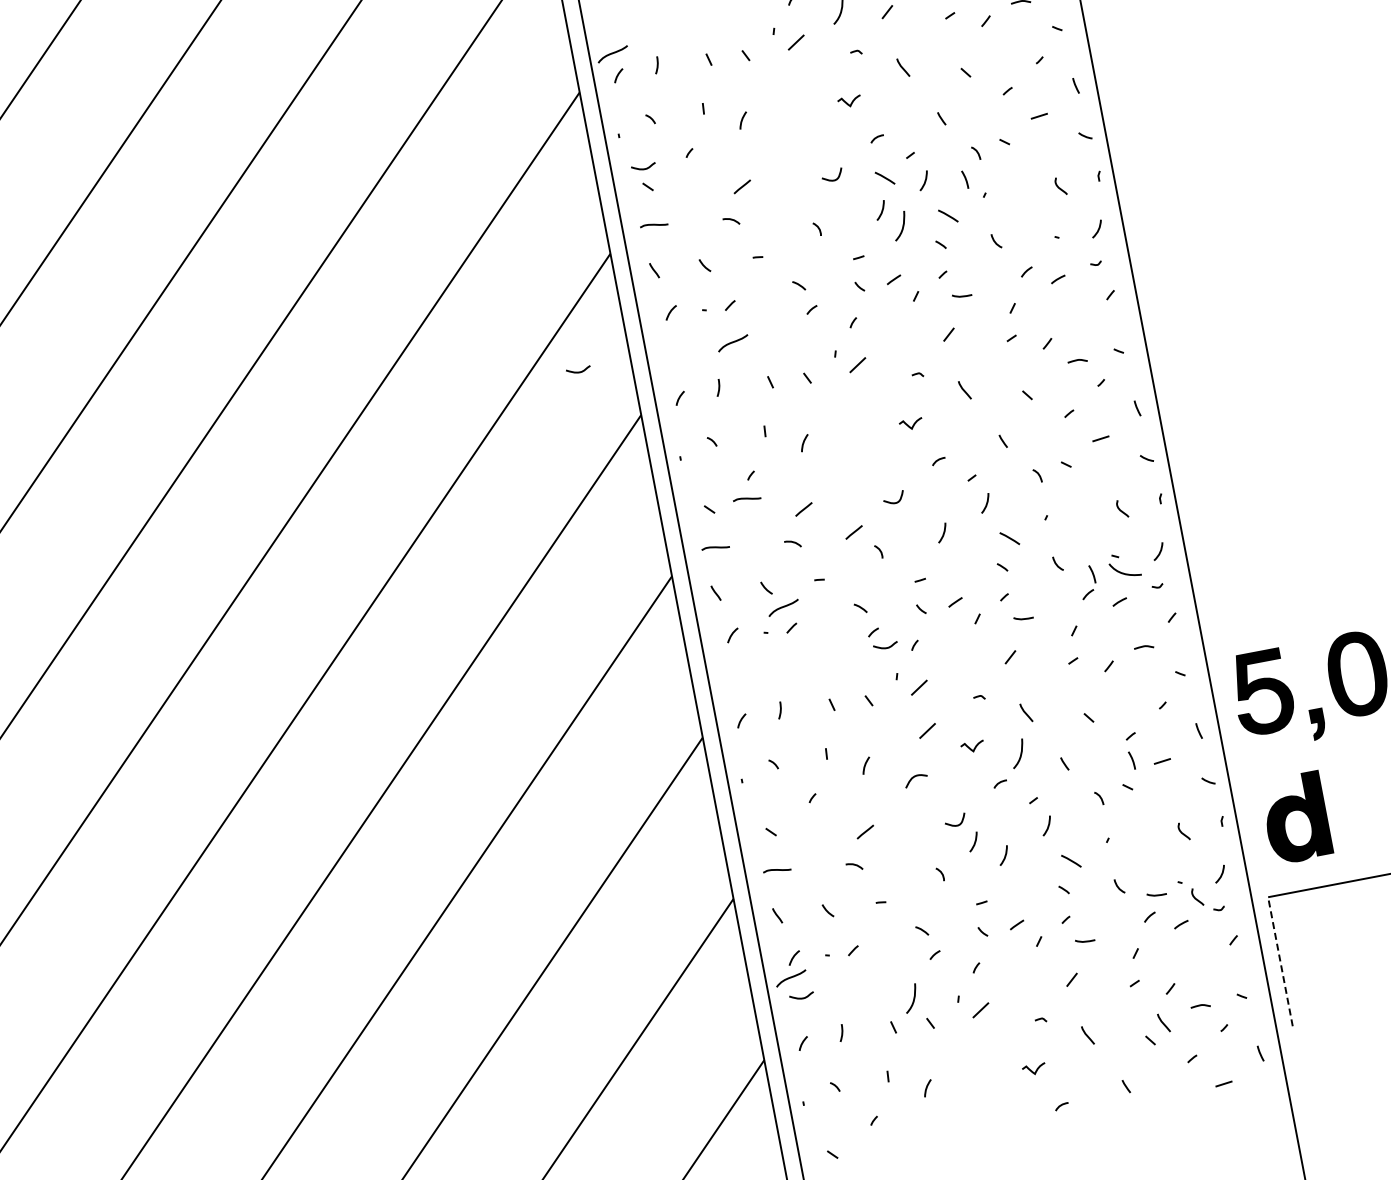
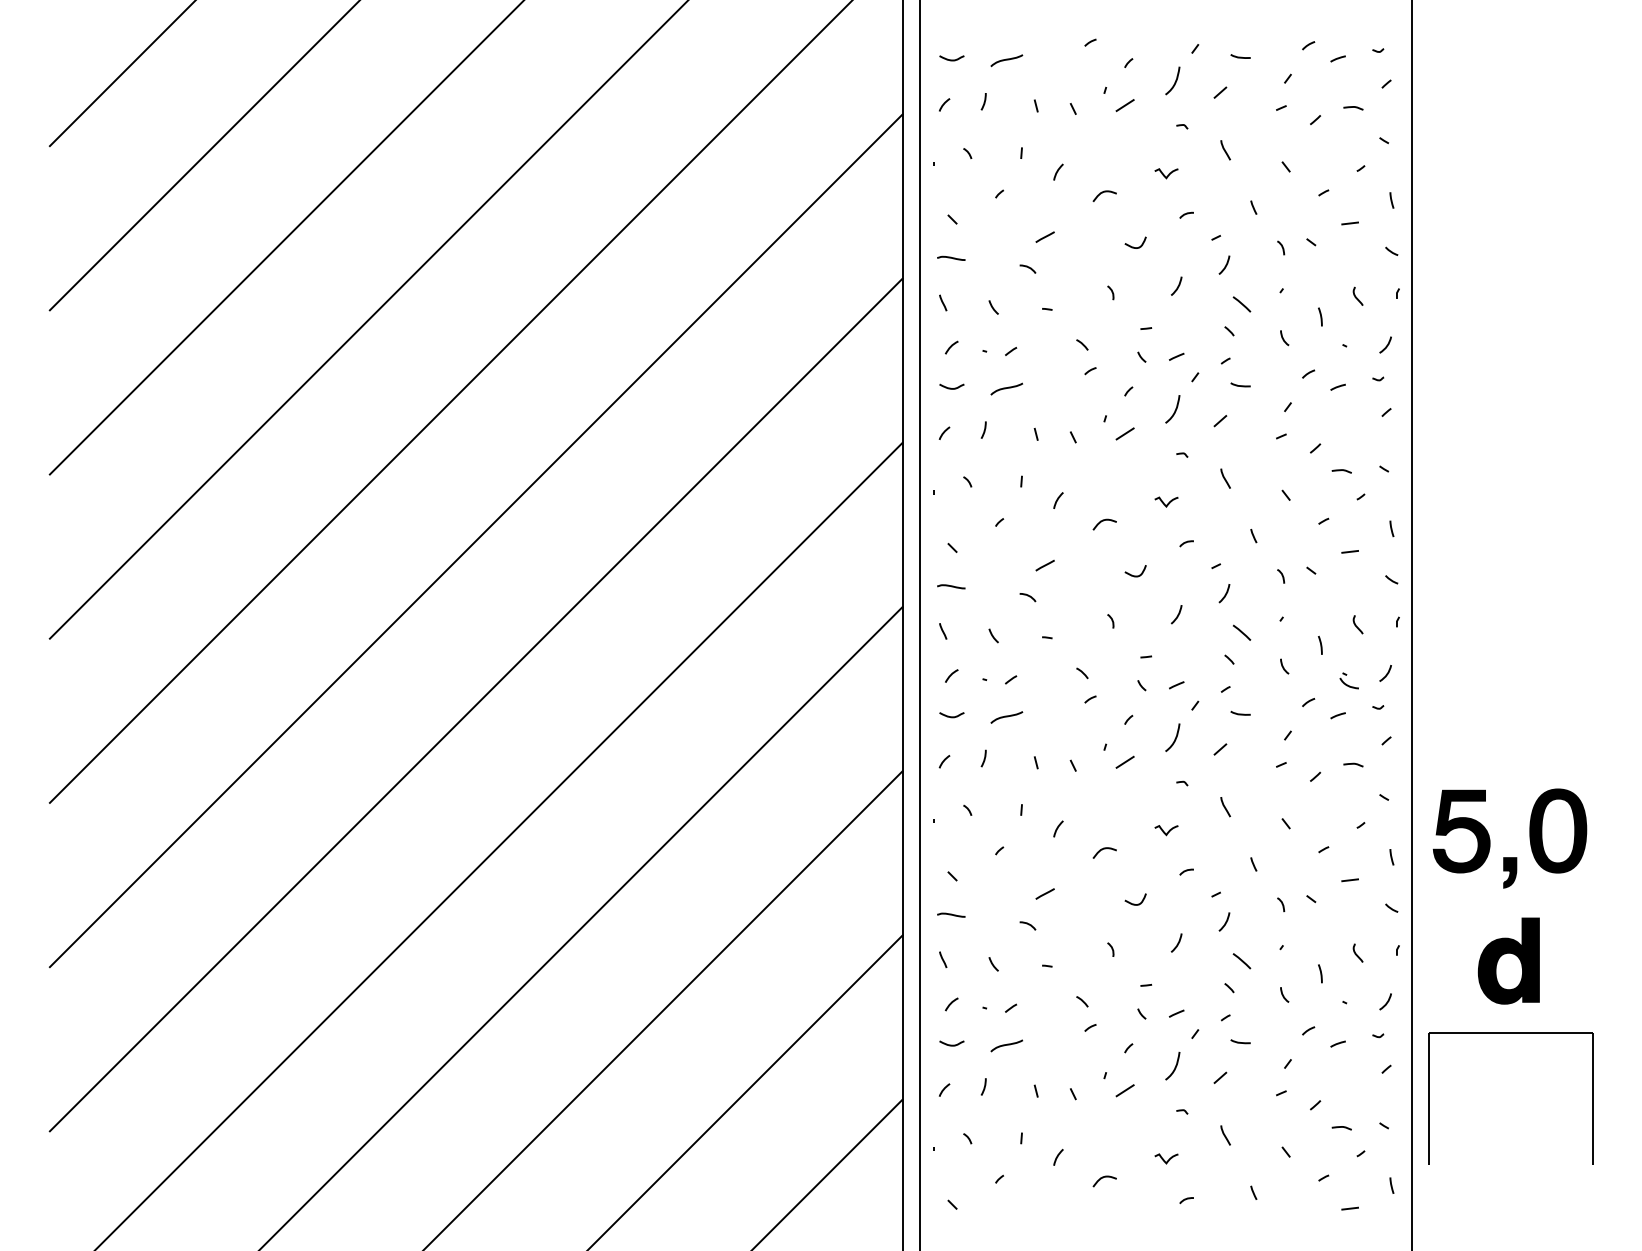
curve: (612, 54) -> (1006, 60), moved
curve: (790, 133) -> (1102, 193), added
curve: (643, 168) -> (951, 59), moved
line: (884, 178) -> (1186, 255), removed
line: (965, 179) -> (1320, 316), moved
curve: (902, 226) -> (1174, 410), moved
curve: (577, 371) -> (950, 387), moved
curve: (852, 455) -> (1103, 521), added
curve: (747, 498) -> (991, 544), removed
line: (853, 532) -> (1089, 597), removed
part: (1123, 565) -> (1348, 680), size x0.62
line: (1092, 573) -> (1320, 644), moved
curve: (783, 607) -> (1006, 717), moved
curve: (885, 647) -> (951, 716), moved
line: (926, 730) -> (1124, 805), removed
curve: (1019, 754) -> (1174, 738), moved
line: (1132, 760) -> (1320, 973), moved
part: (1295, 817) -> (1508, 960), moved
curve: (974, 841) -> (1150, 923), removed
line: (1155, 894) -> (1318, 1009), removed
curve: (1195, 897) -> (1357, 1020), removed
line: (1280, 962) -> (1428, 1099), dashed -> solid
curve: (790, 978) -> (1006, 1045), moved
curve: (912, 999) -> (1174, 1067), moved
curve: (1163, 1023) -> (1302, 1137), removed
curve: (976, 1100) -> (1103, 1178), added

